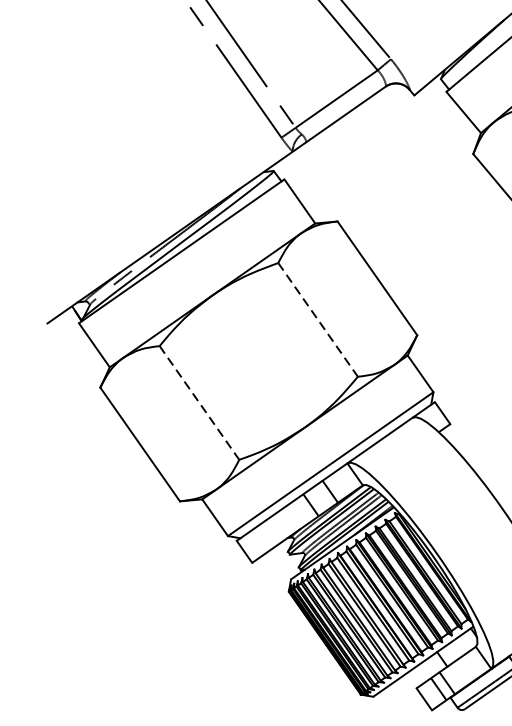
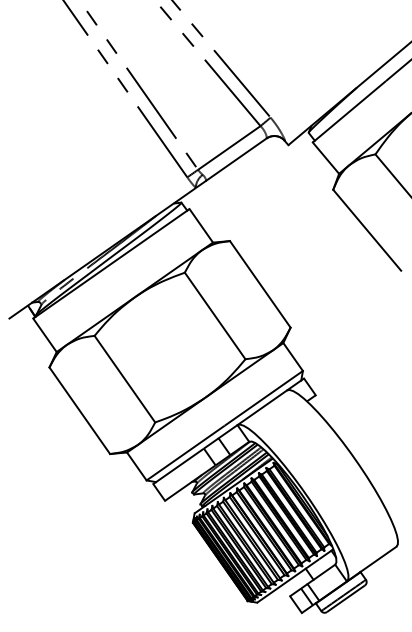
line: (318, 319) -> (215, 315), dashed -> solid
line: (198, 403) -> (124, 379), dashed -> solid

